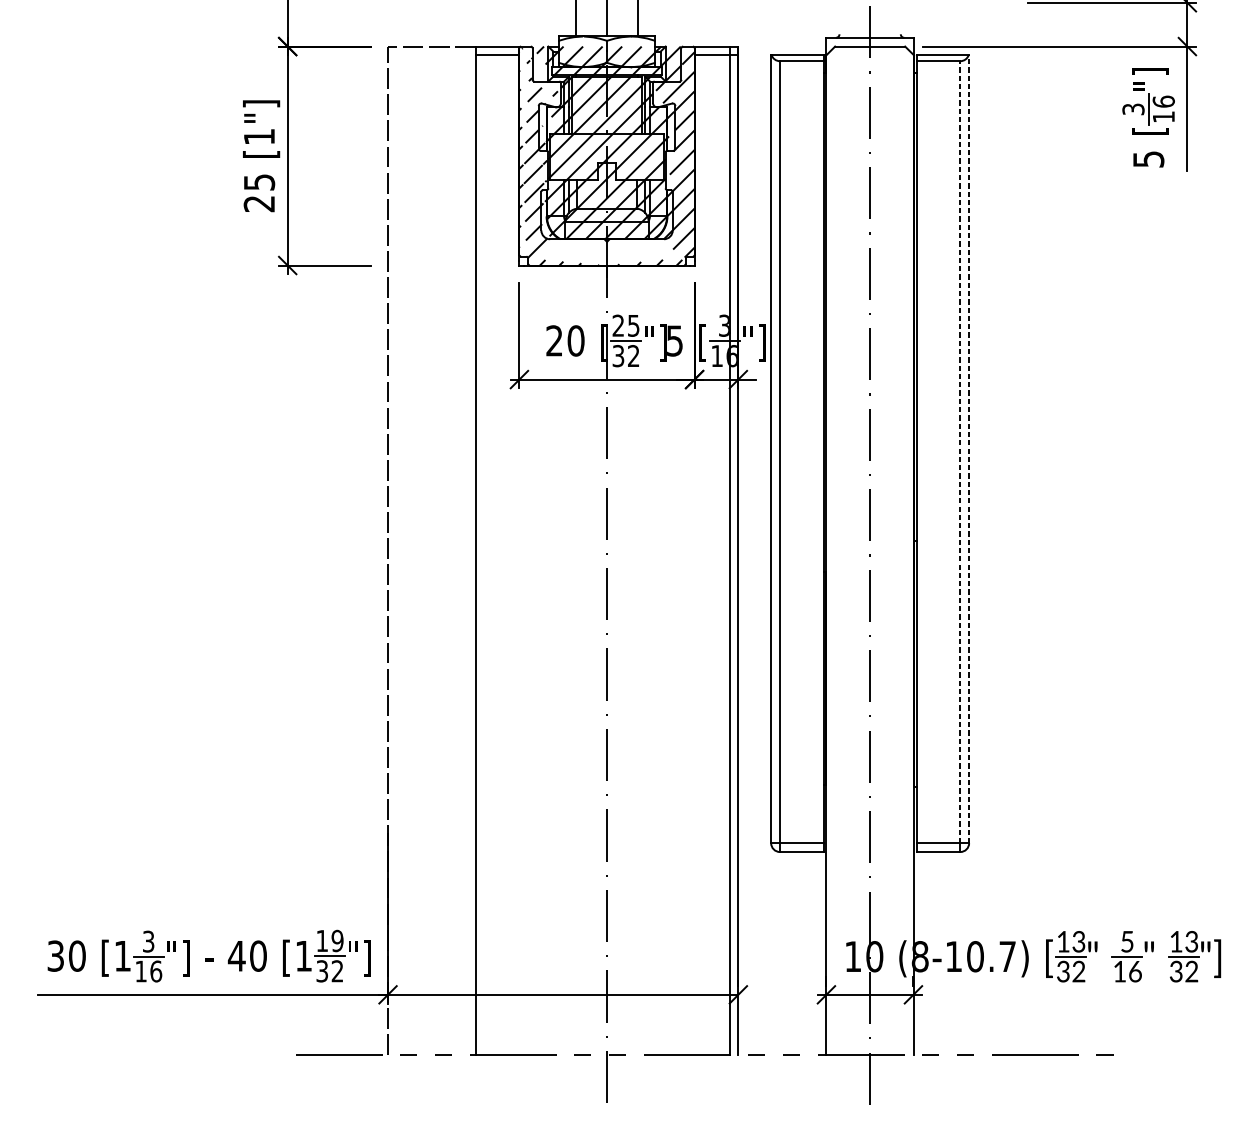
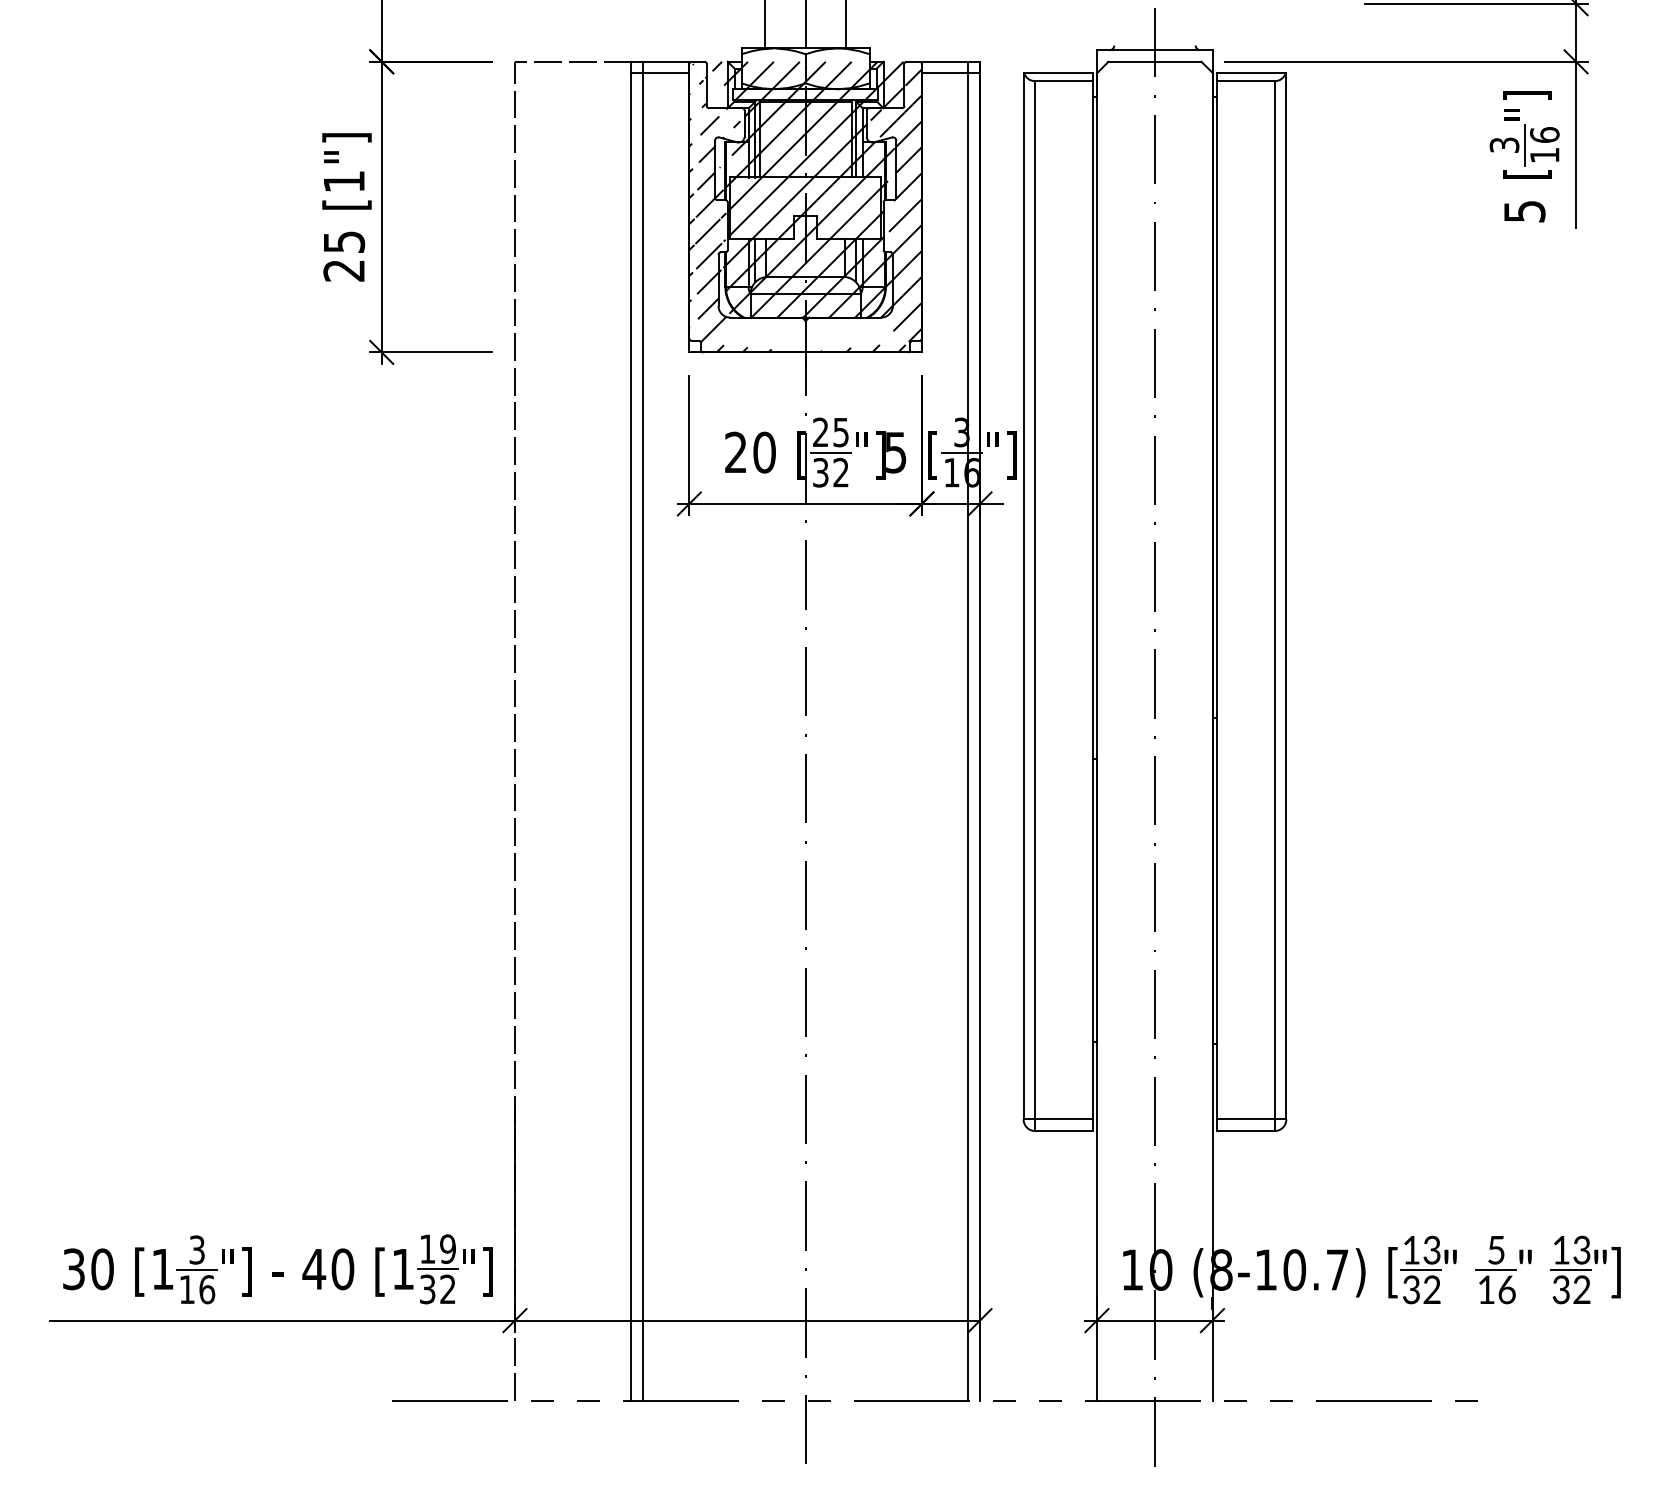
line: (969, 448) -> (1286, 595), dashed -> solid
line: (960, 451) -> (1274, 599), dashed -> solid
line: (484, 550) -> (642, 730), added

